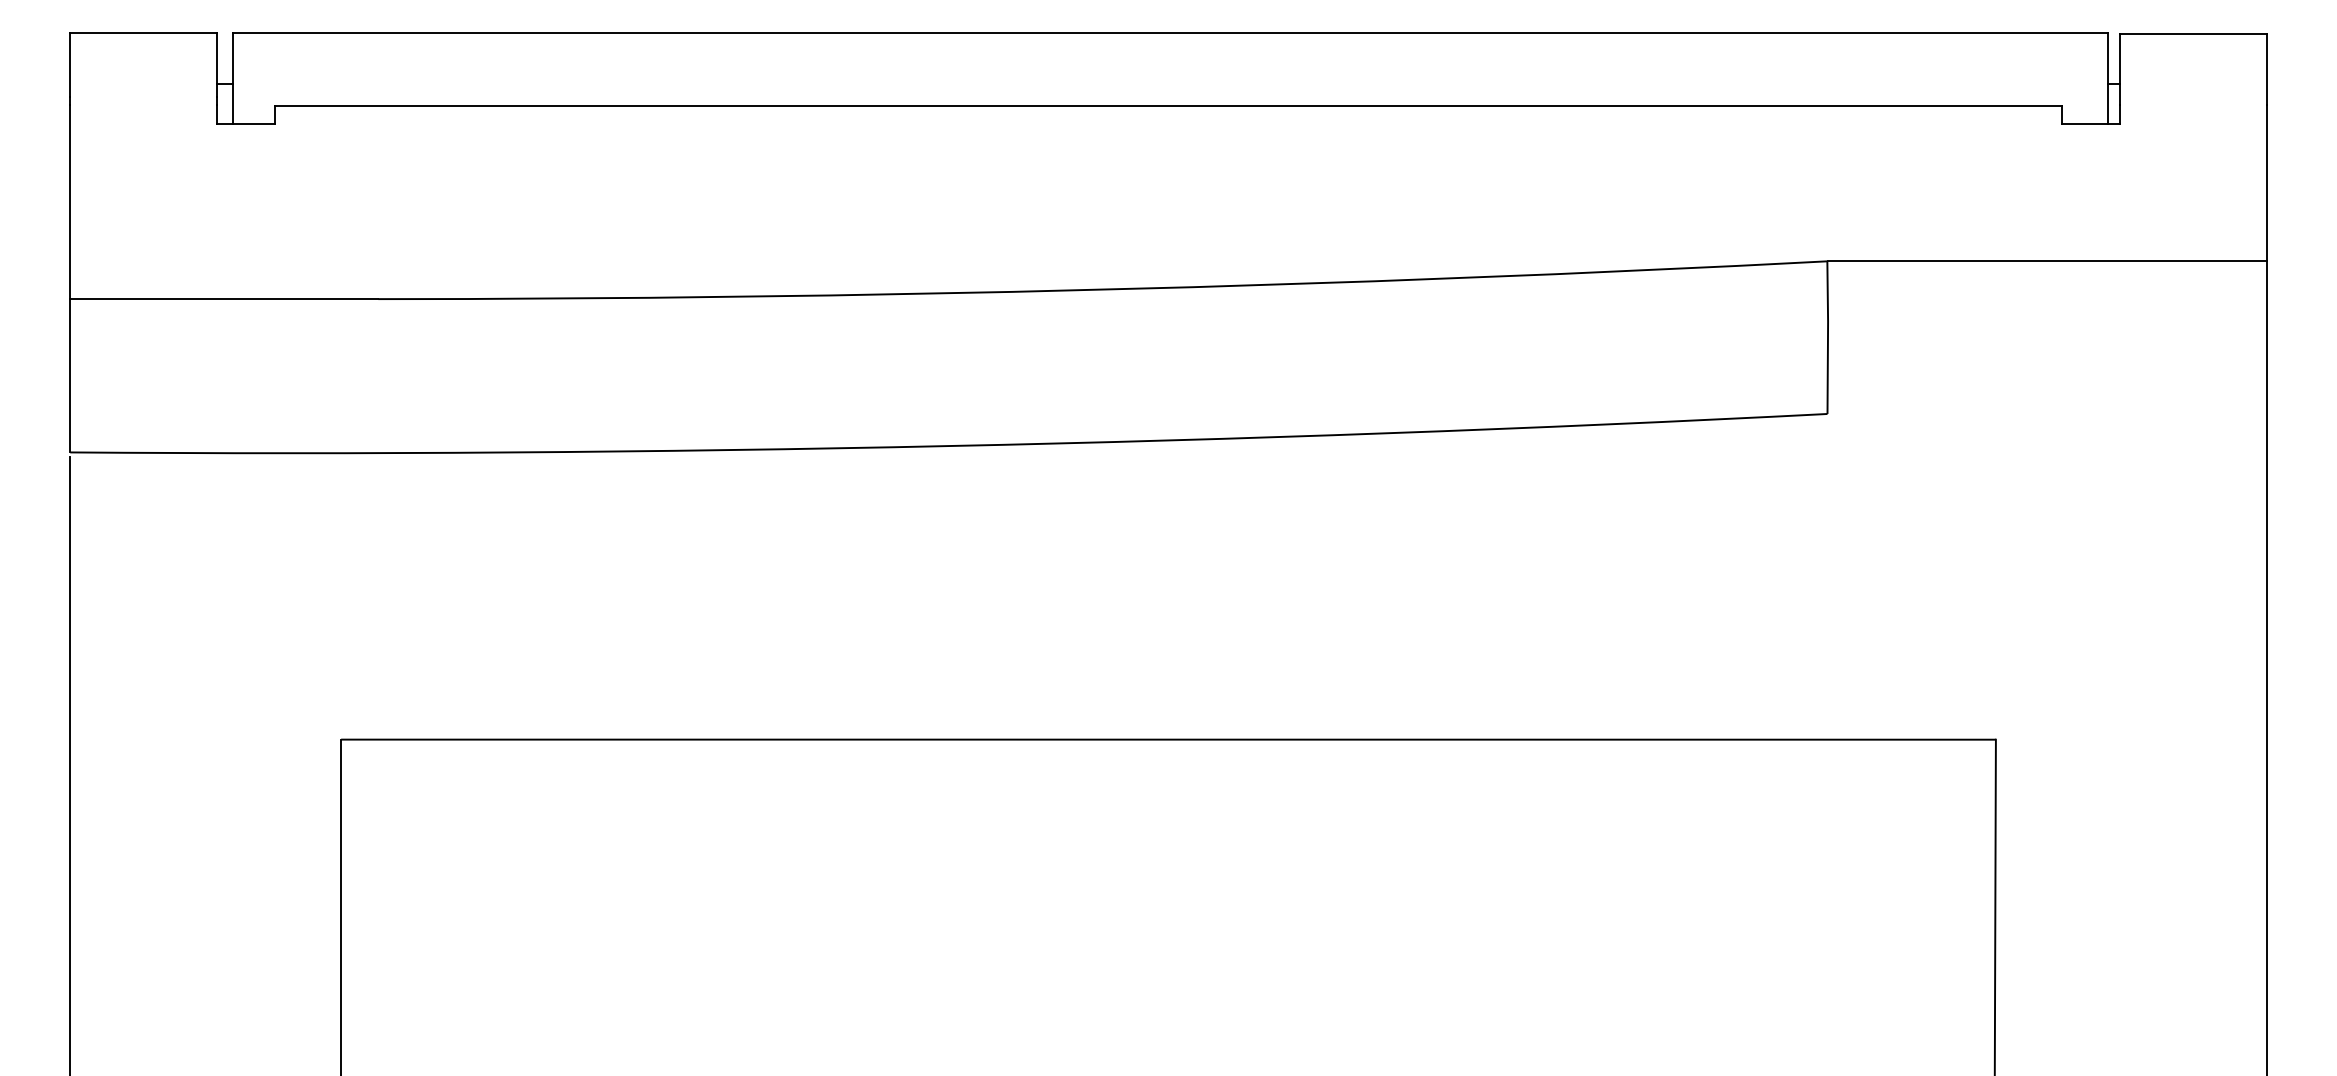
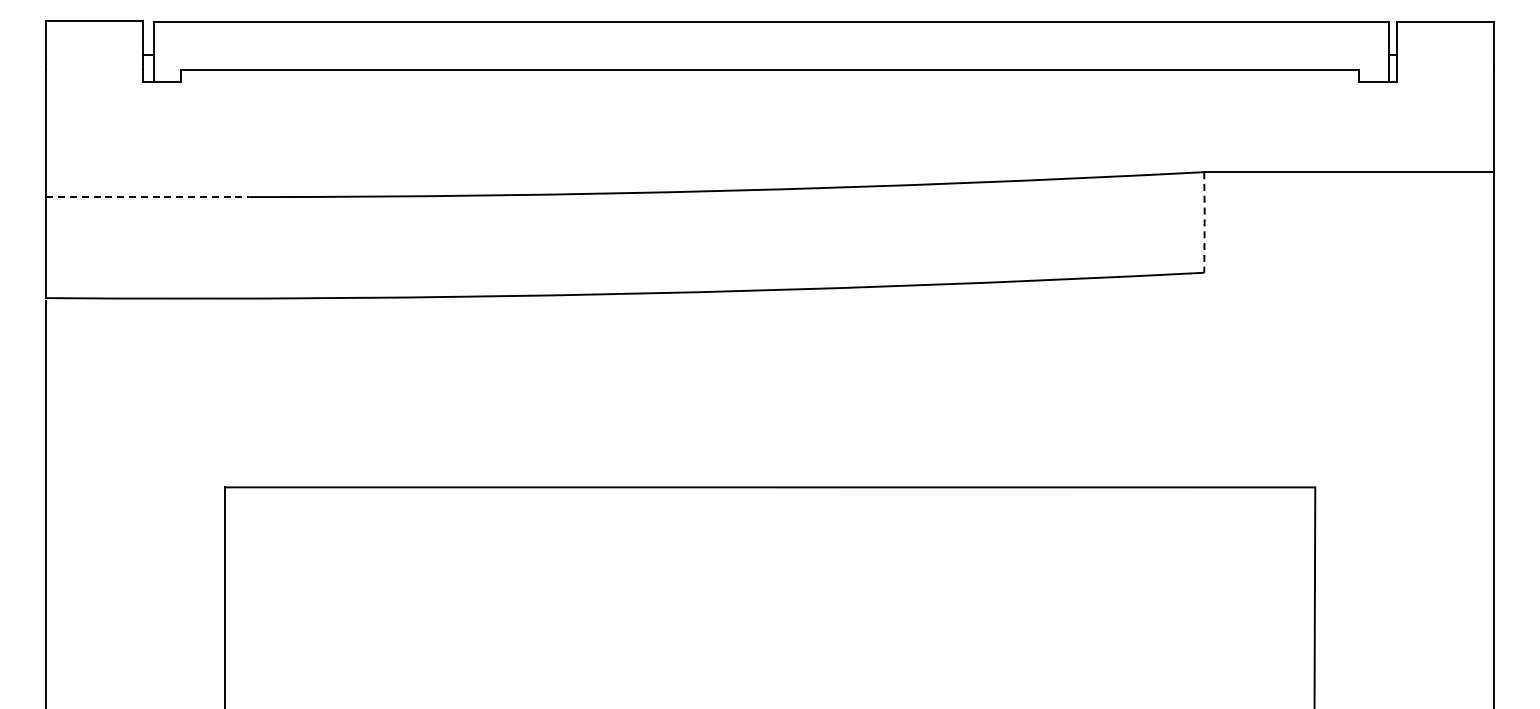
line: (223, 299) -> (147, 197), solid -> dashed
line: (1827, 336) -> (1204, 221), solid -> dashed

